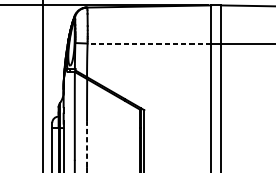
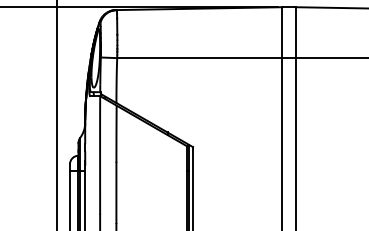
line: (149, 43) -> (199, 58), dashed -> solid
line: (87, 144) -> (116, 192), dashed -> solid

